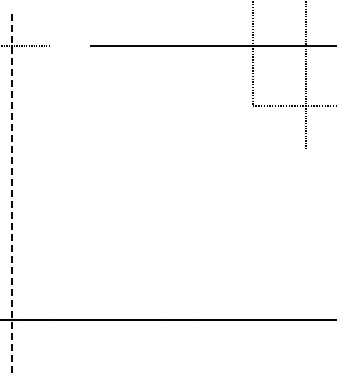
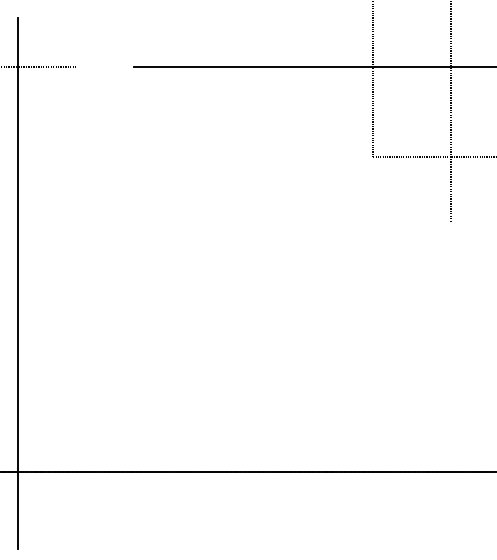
line: (12, 191) -> (18, 282), dashed -> solid

